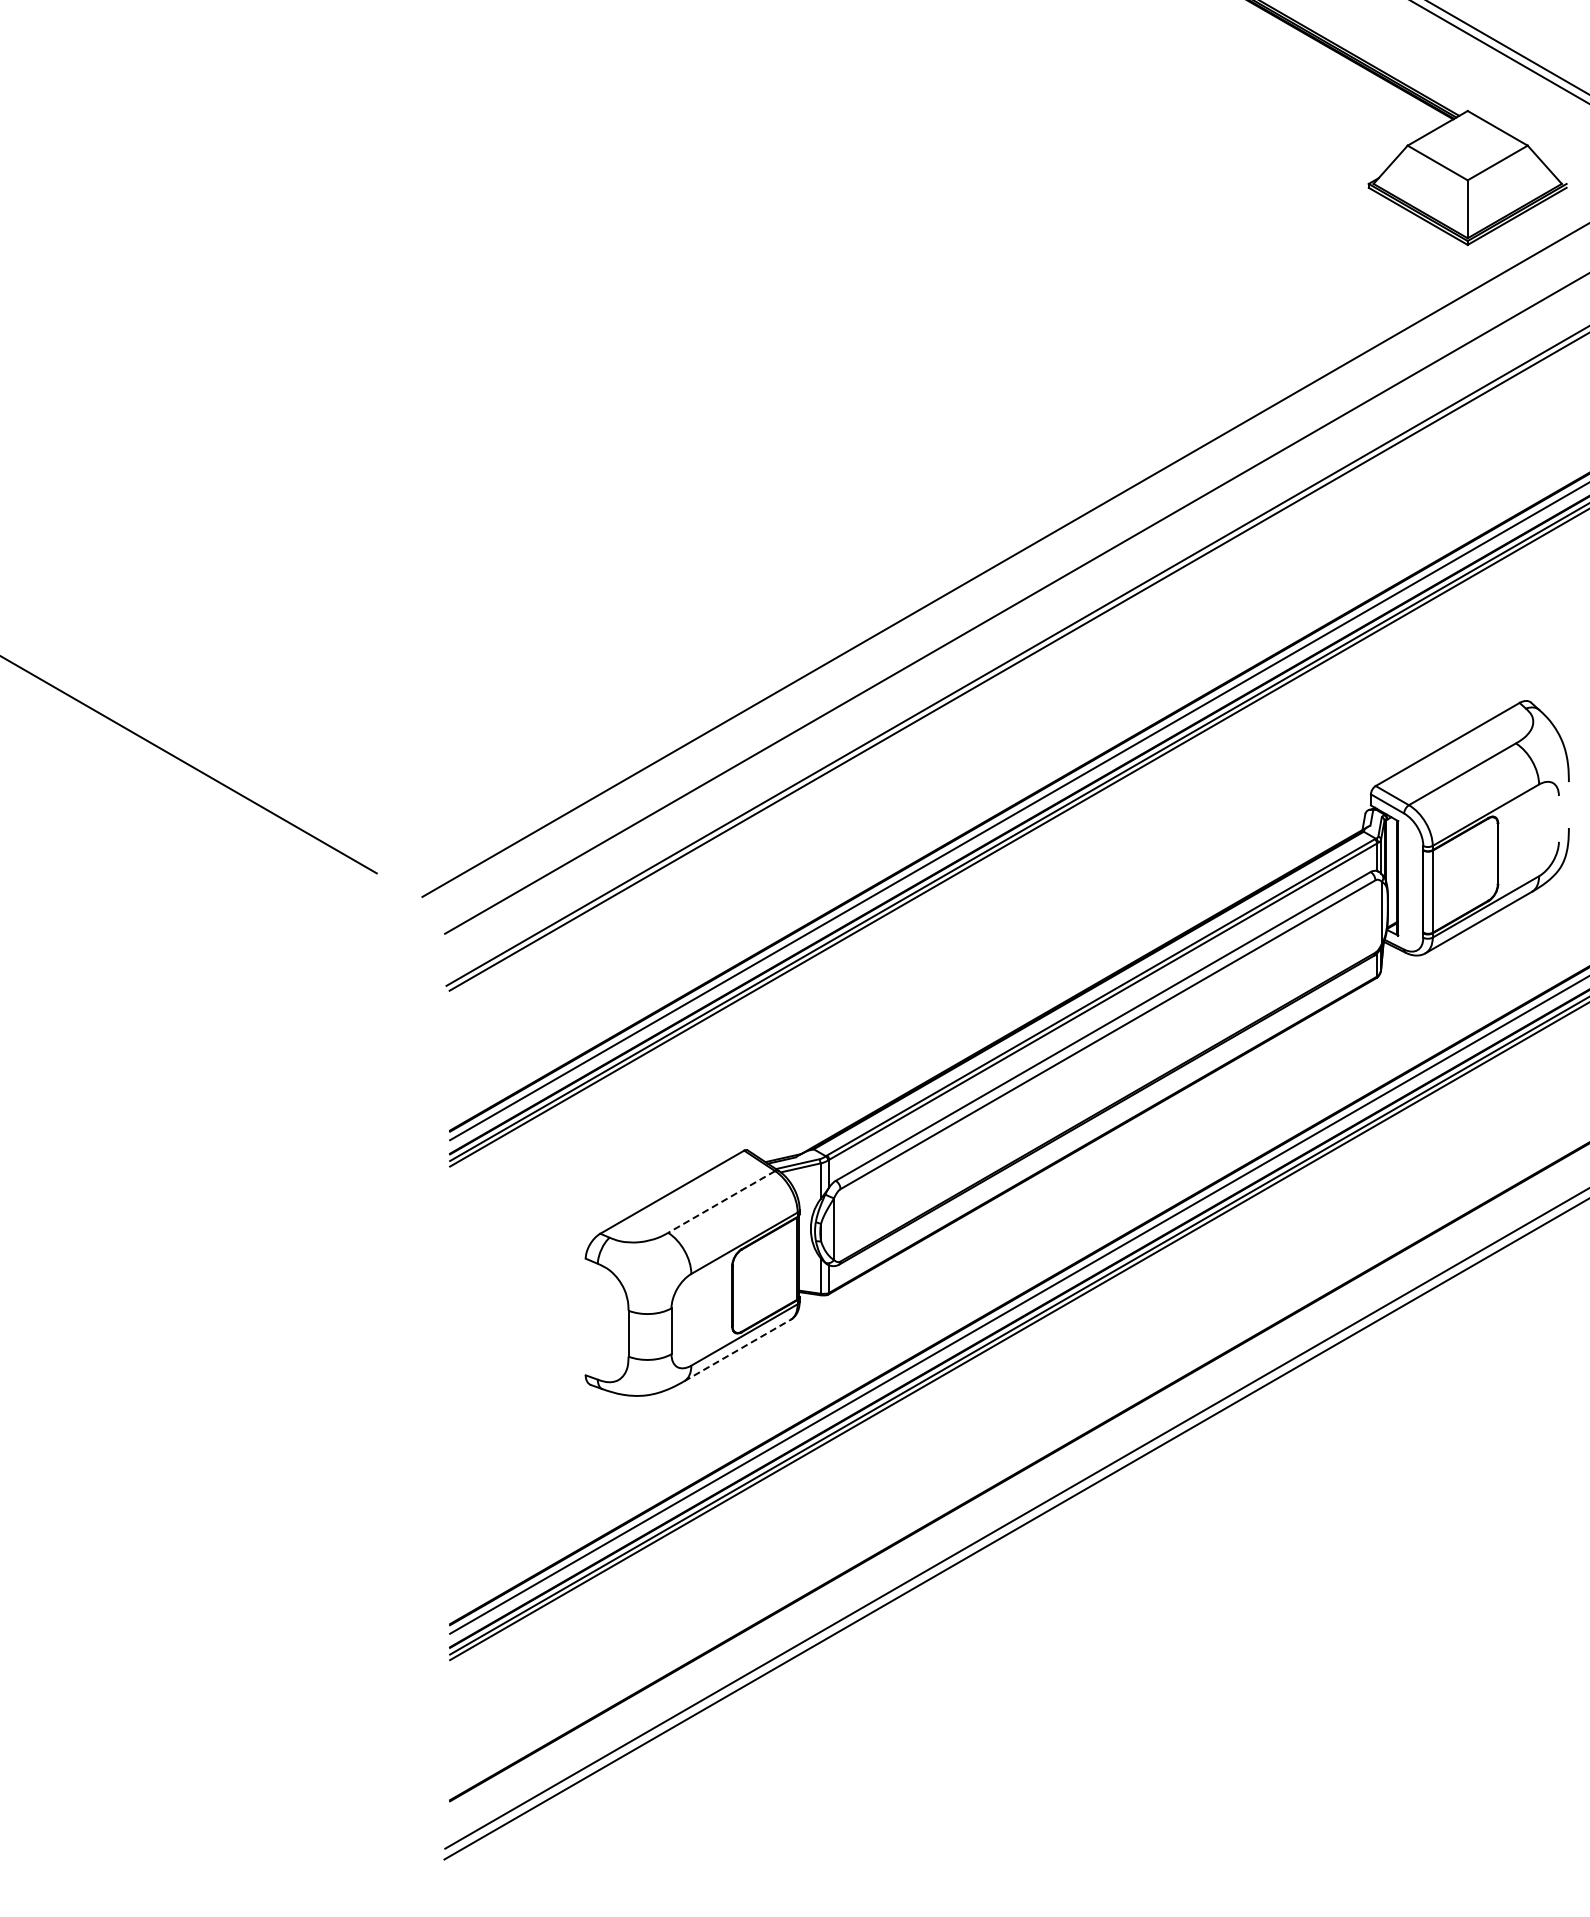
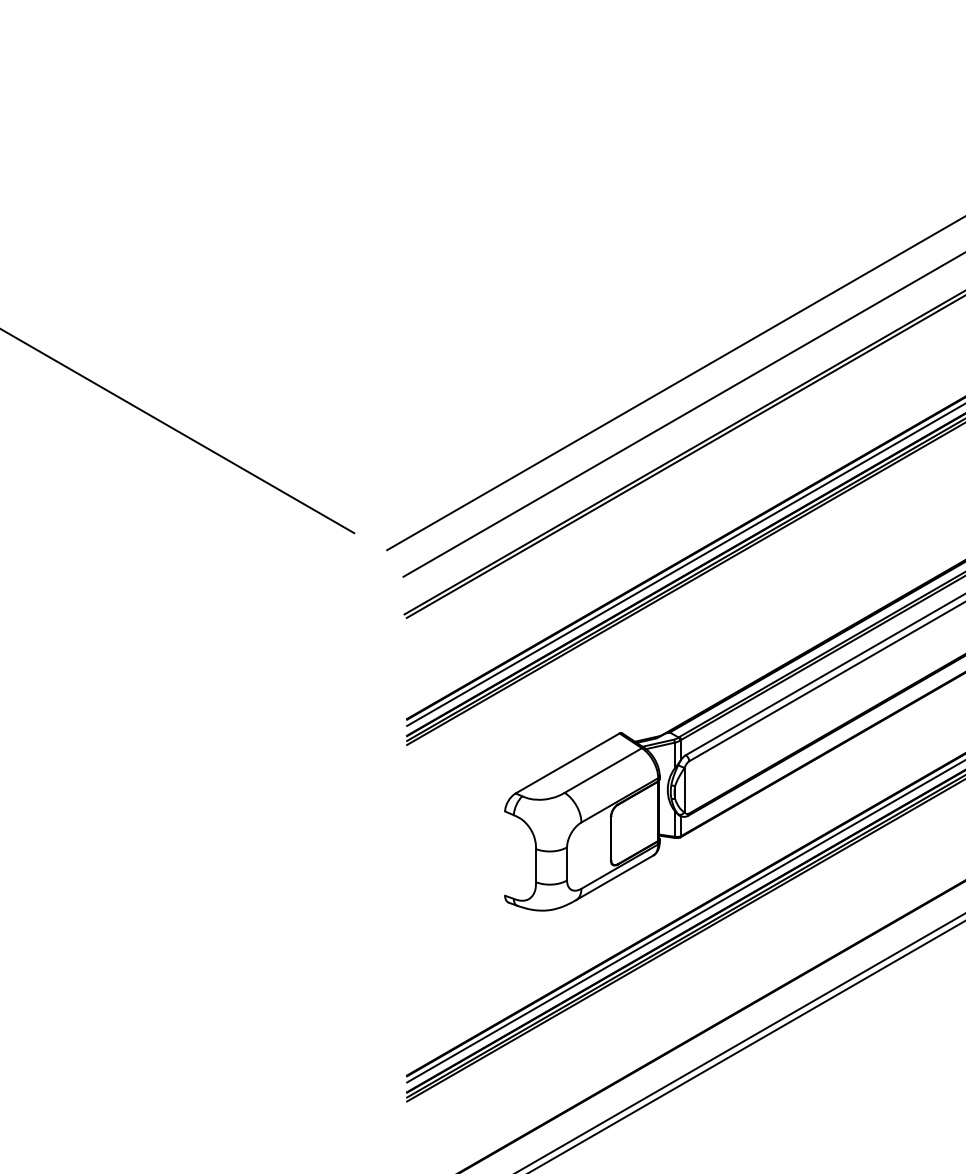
line: (721, 1201) -> (603, 770), dashed -> solid
line: (737, 1350) -> (614, 877), dashed -> solid

